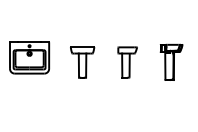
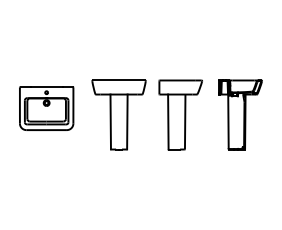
part: (82, 62) -> (118, 114), size x1.67
part: (127, 62) -> (180, 114), size x1.67
part: (171, 62) -> (240, 114), size x1.43

